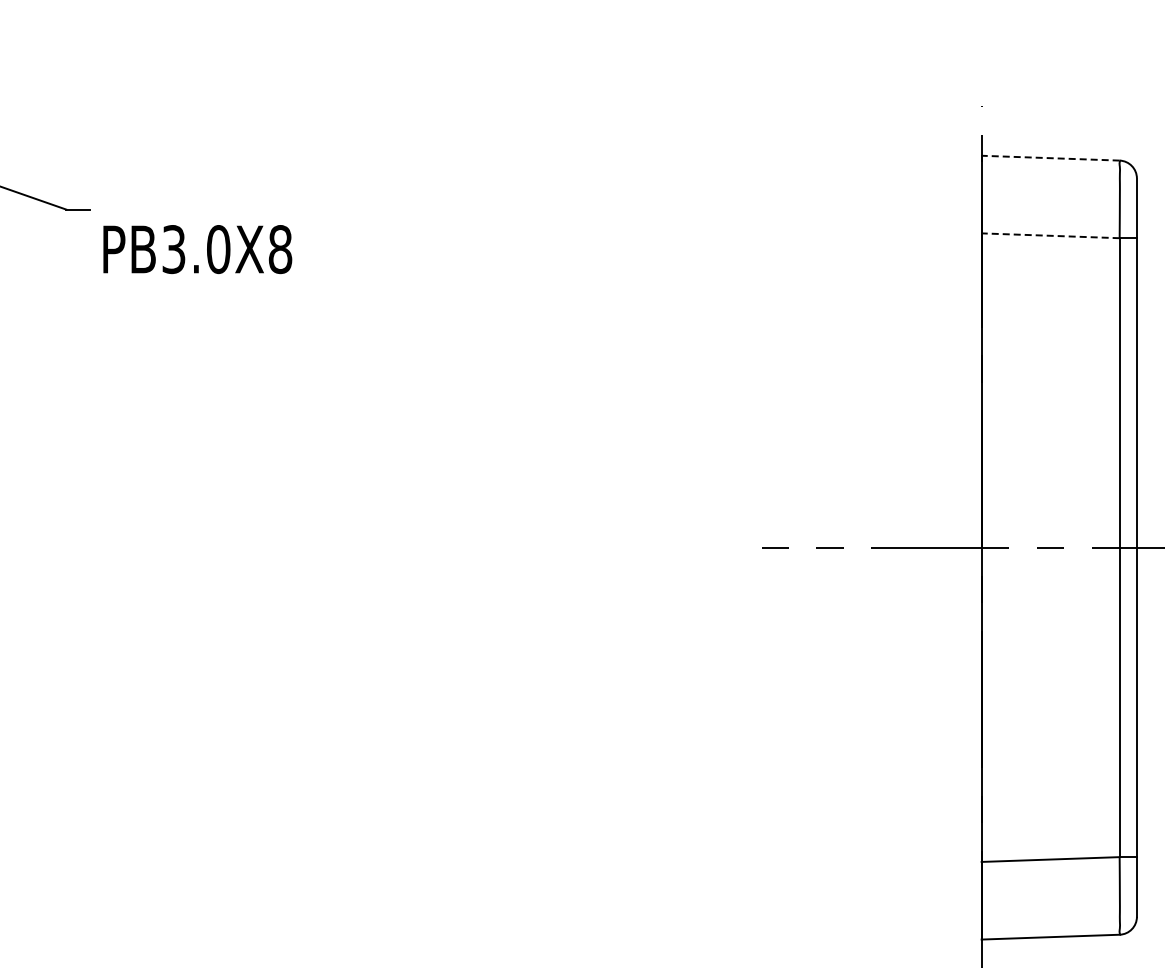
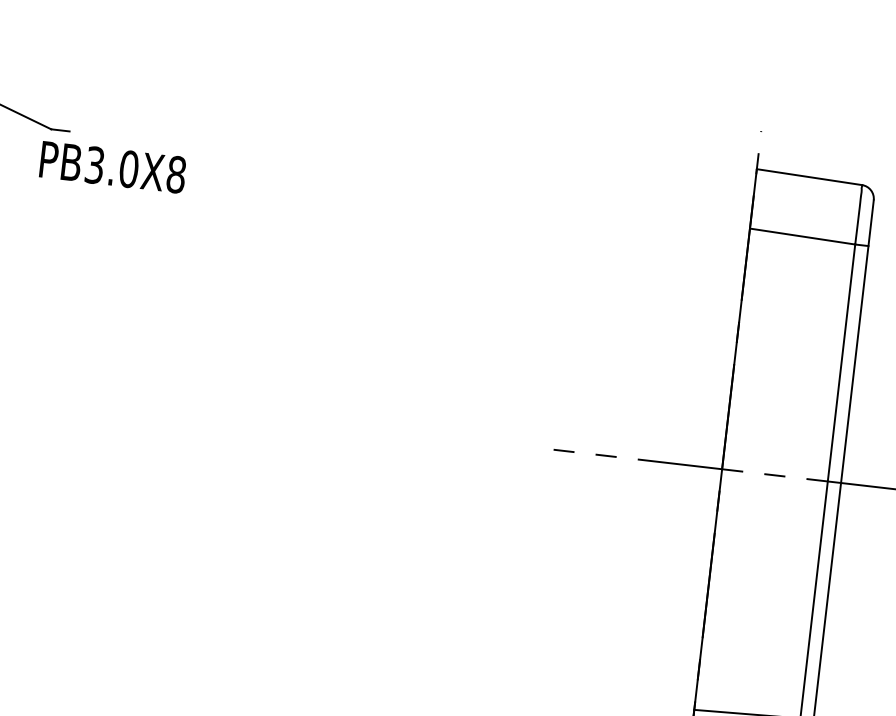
line: (1050, 158) -> (809, 177), dashed -> solid
line: (1050, 235) -> (802, 236), dashed -> solid
text: (197, 249) -> (112, 167), moved

